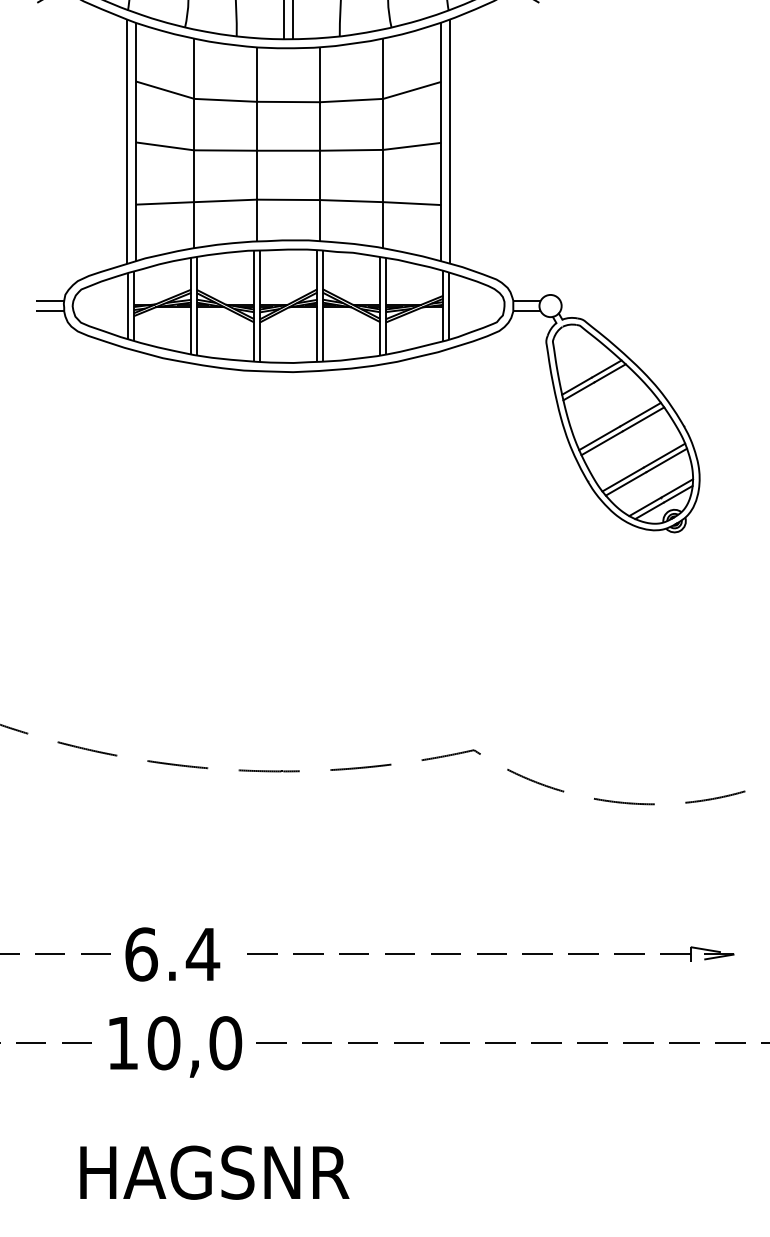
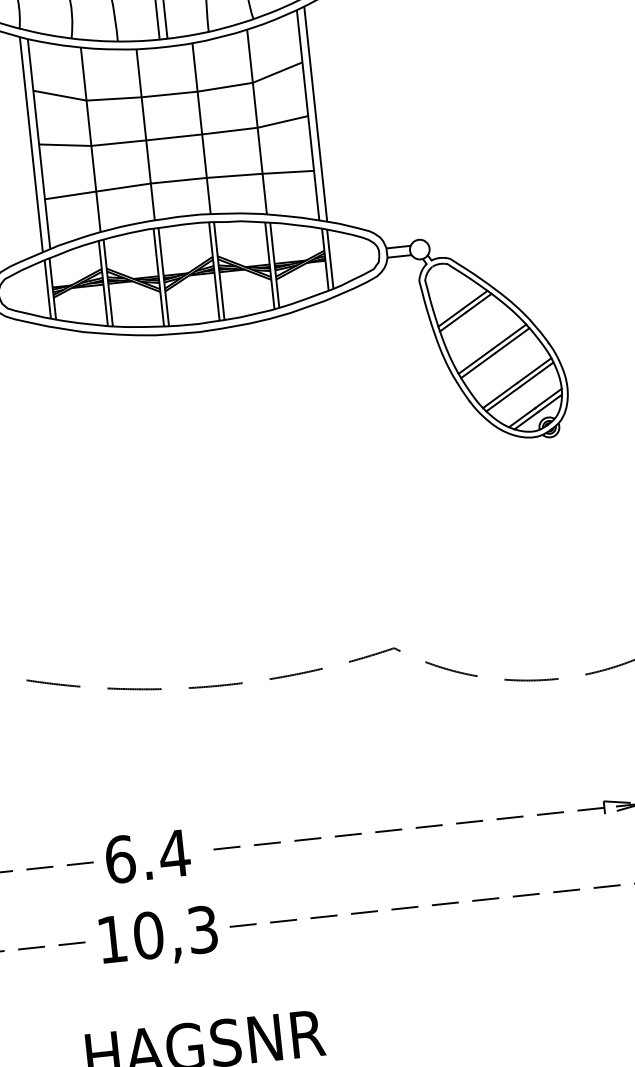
text: (225, 1043) -> (202, 930), 10,0 -> 10,3

